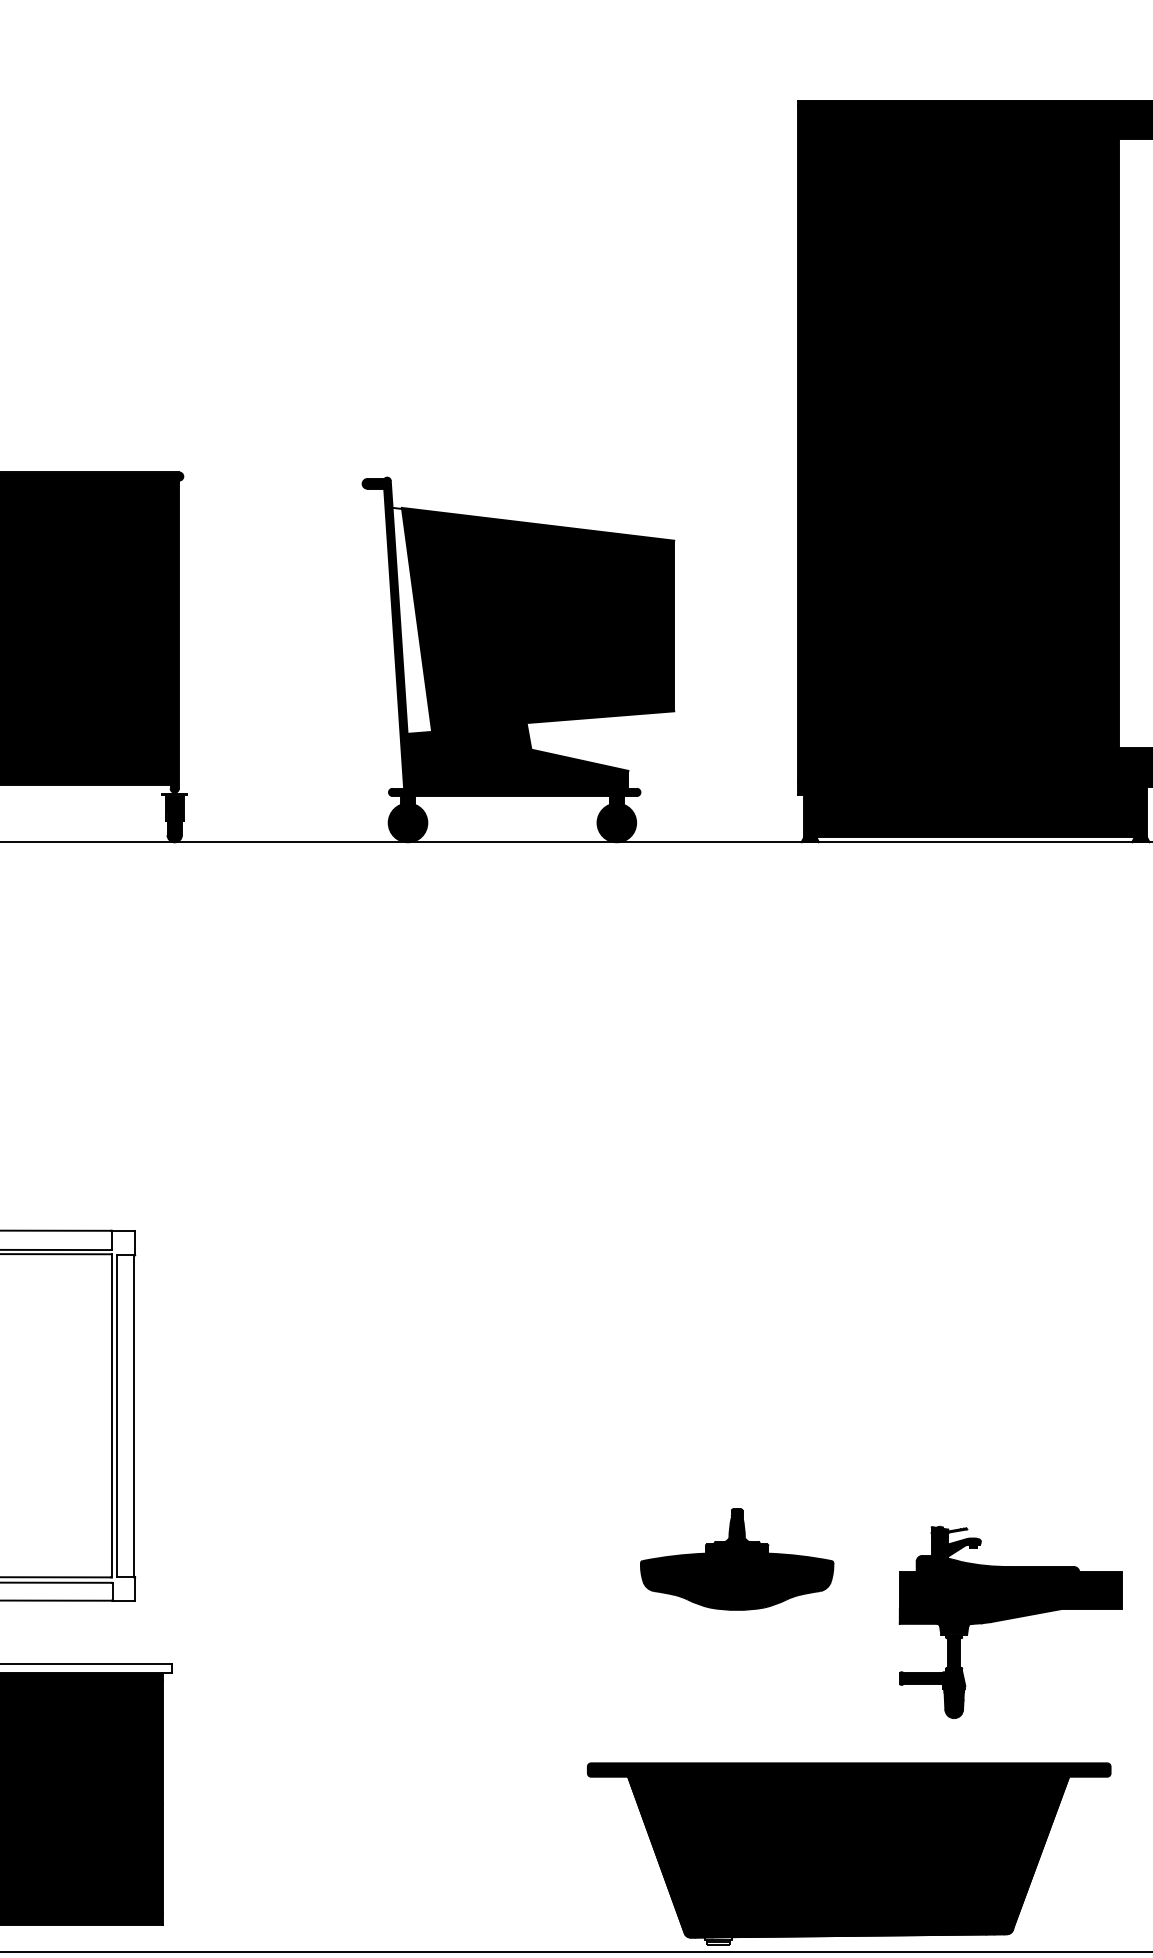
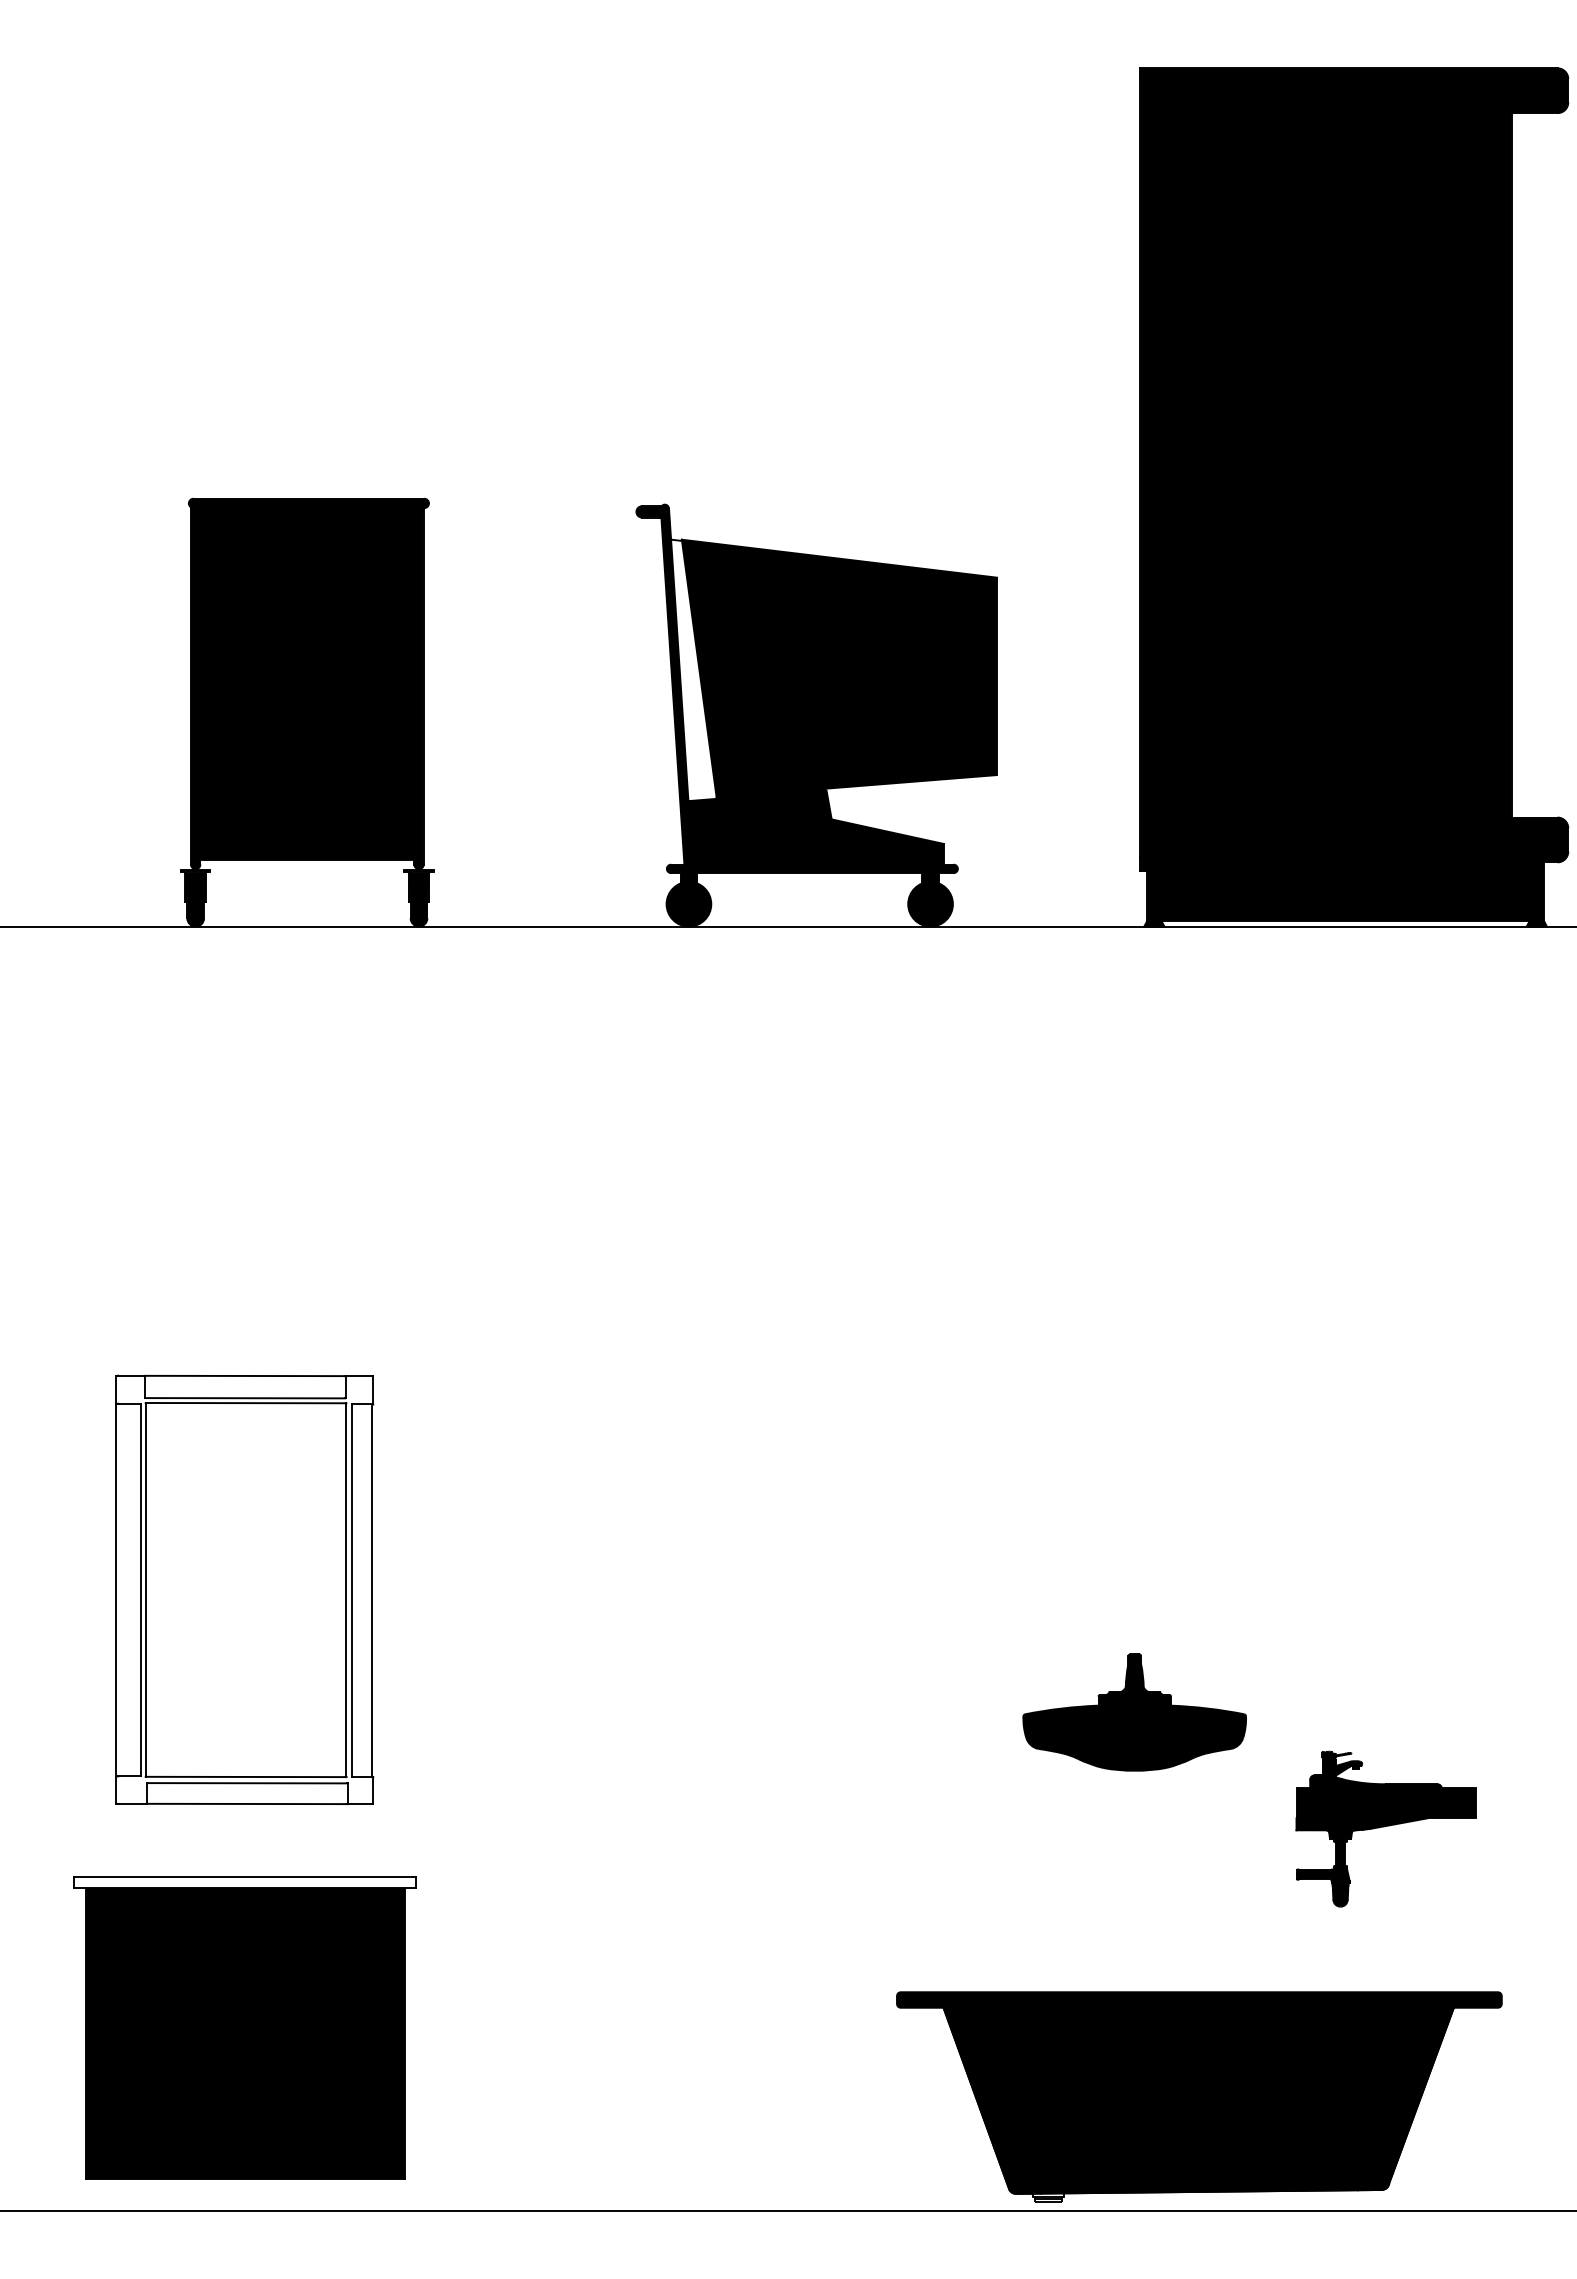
part: (736, 1559) -> (1134, 1712), moved
part: (1010, 1621) -> (1386, 1828), size x0.7

